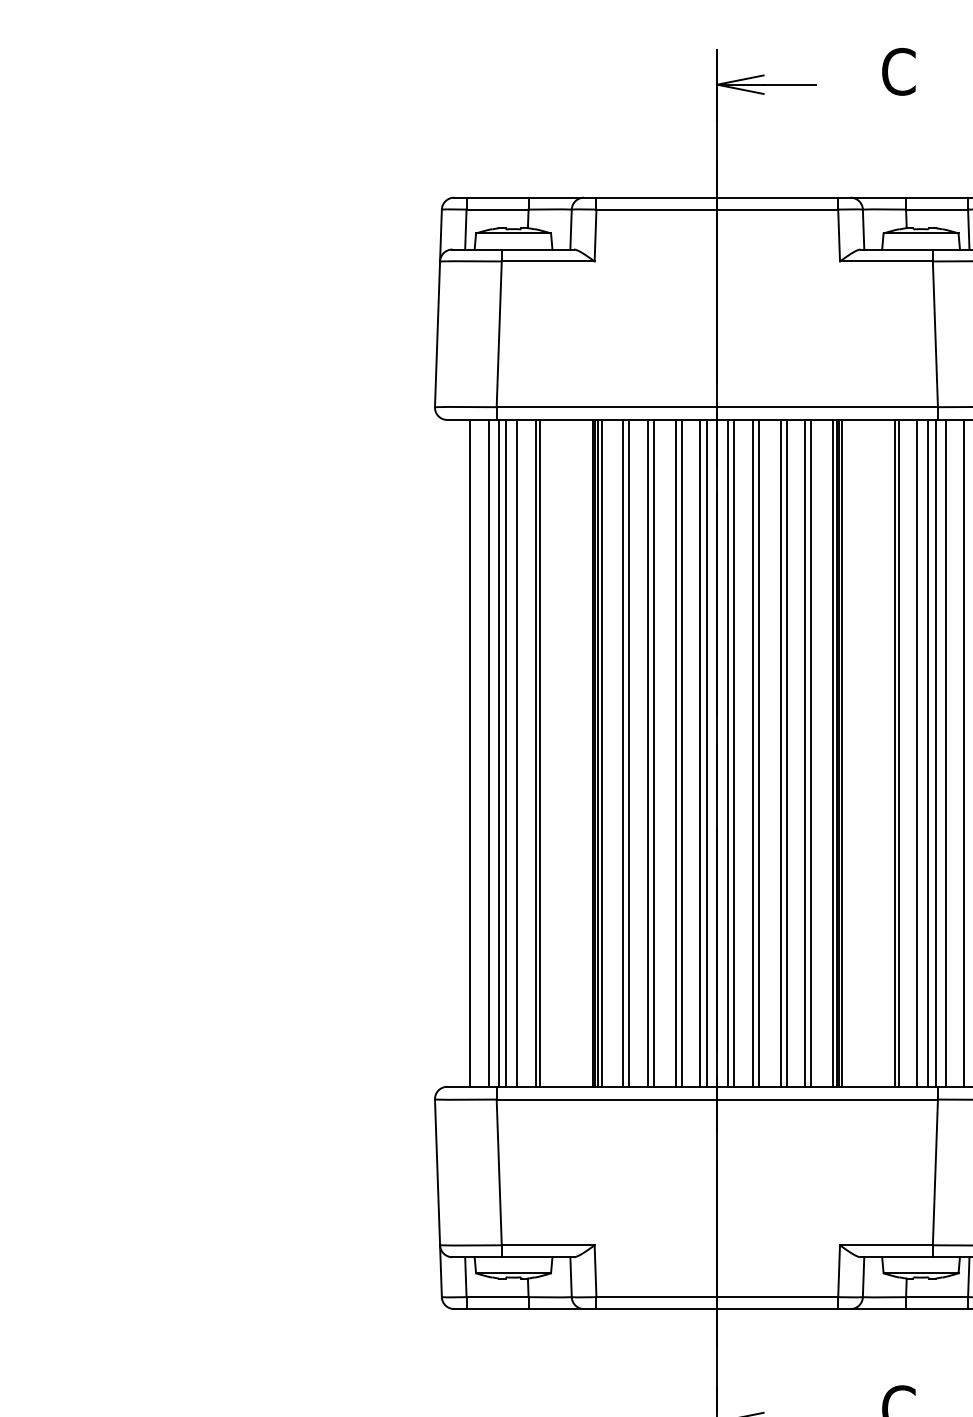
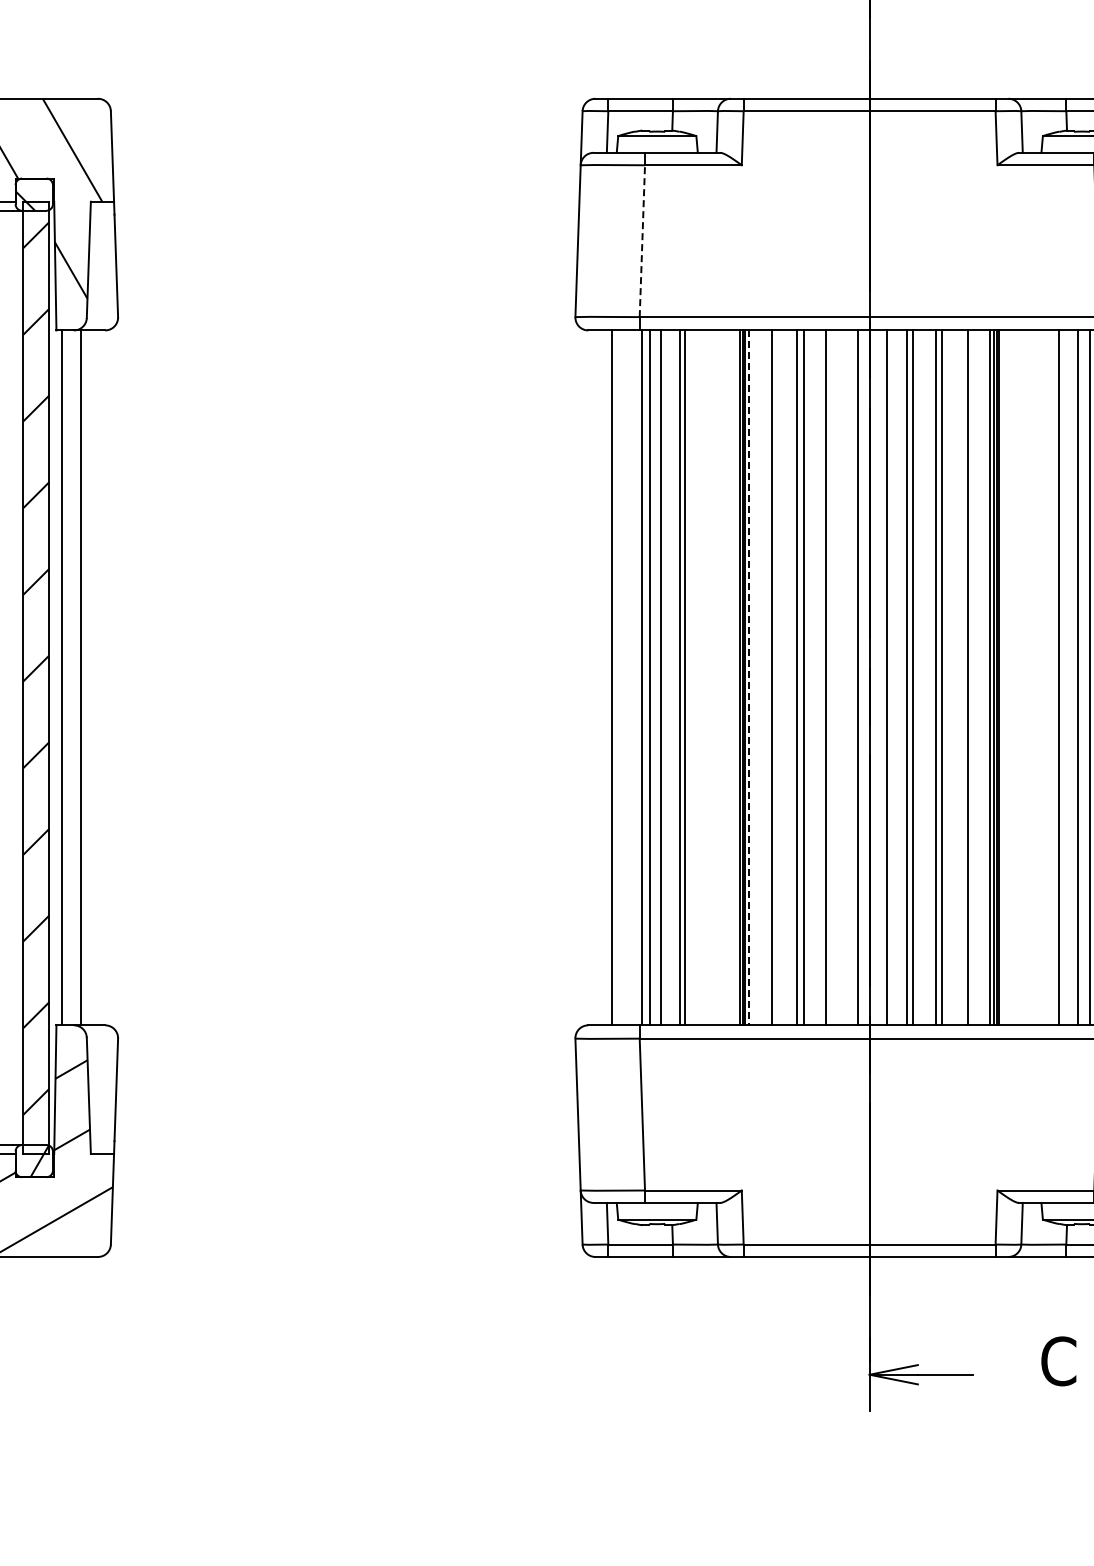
line: (499, 334) -> (642, 241), solid -> dashed
line: (488, 753) -> (631, 677), removed
line: (602, 753) -> (749, 678), solid -> dashed
line: (628, 753) -> (777, 677), removed
line: (681, 753) -> (832, 677), removed
line: (699, 753) -> (851, 677), removed
line: (727, 753) -> (880, 677), removed
line: (805, 753) -> (961, 677), removed
line: (894, 753) -> (1054, 677), removed

